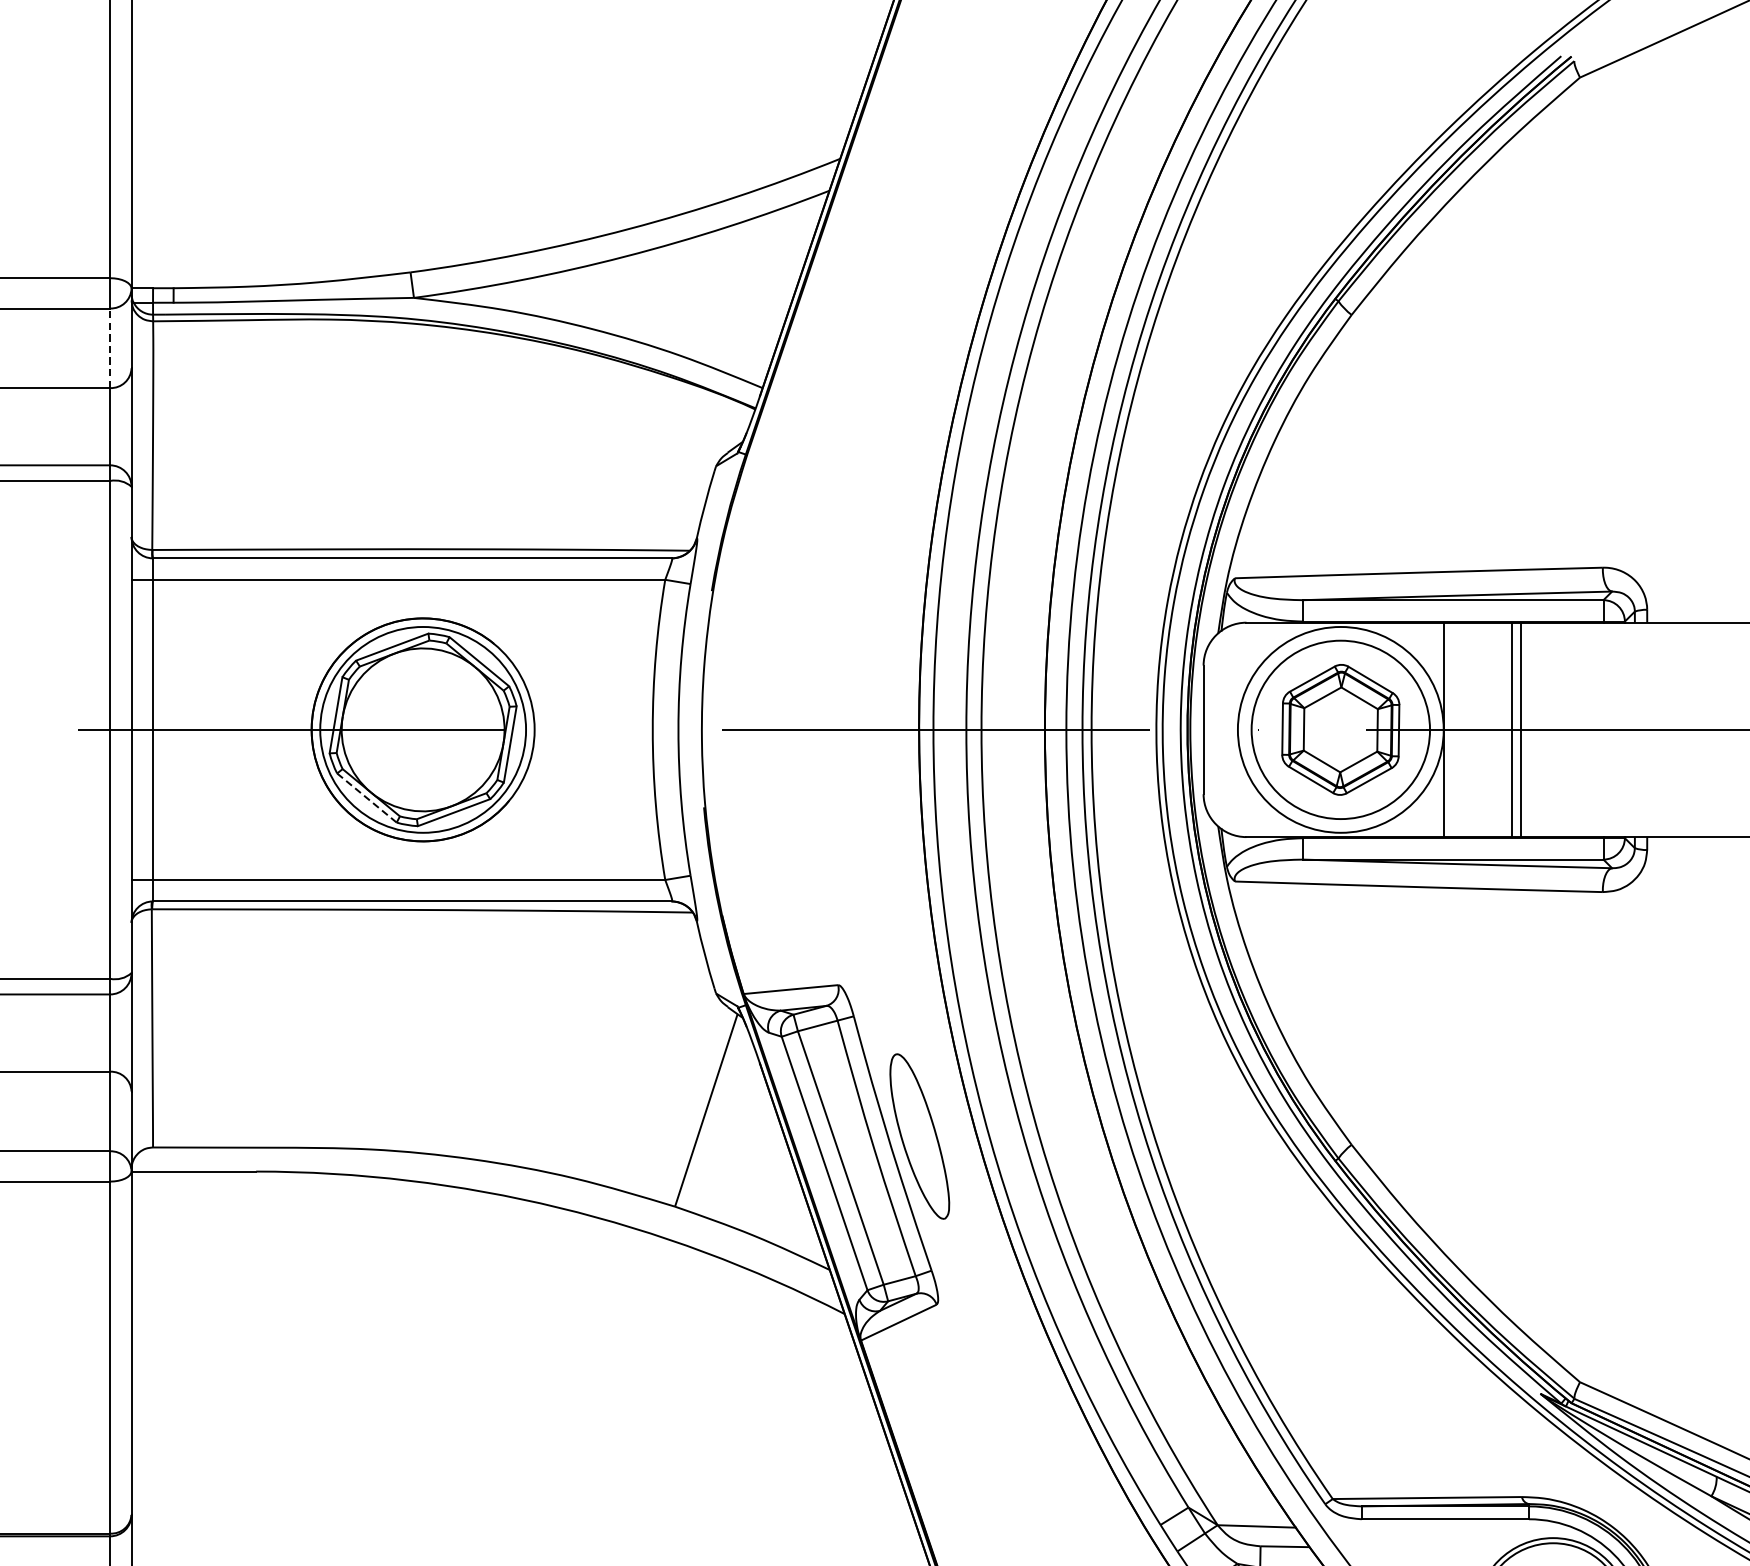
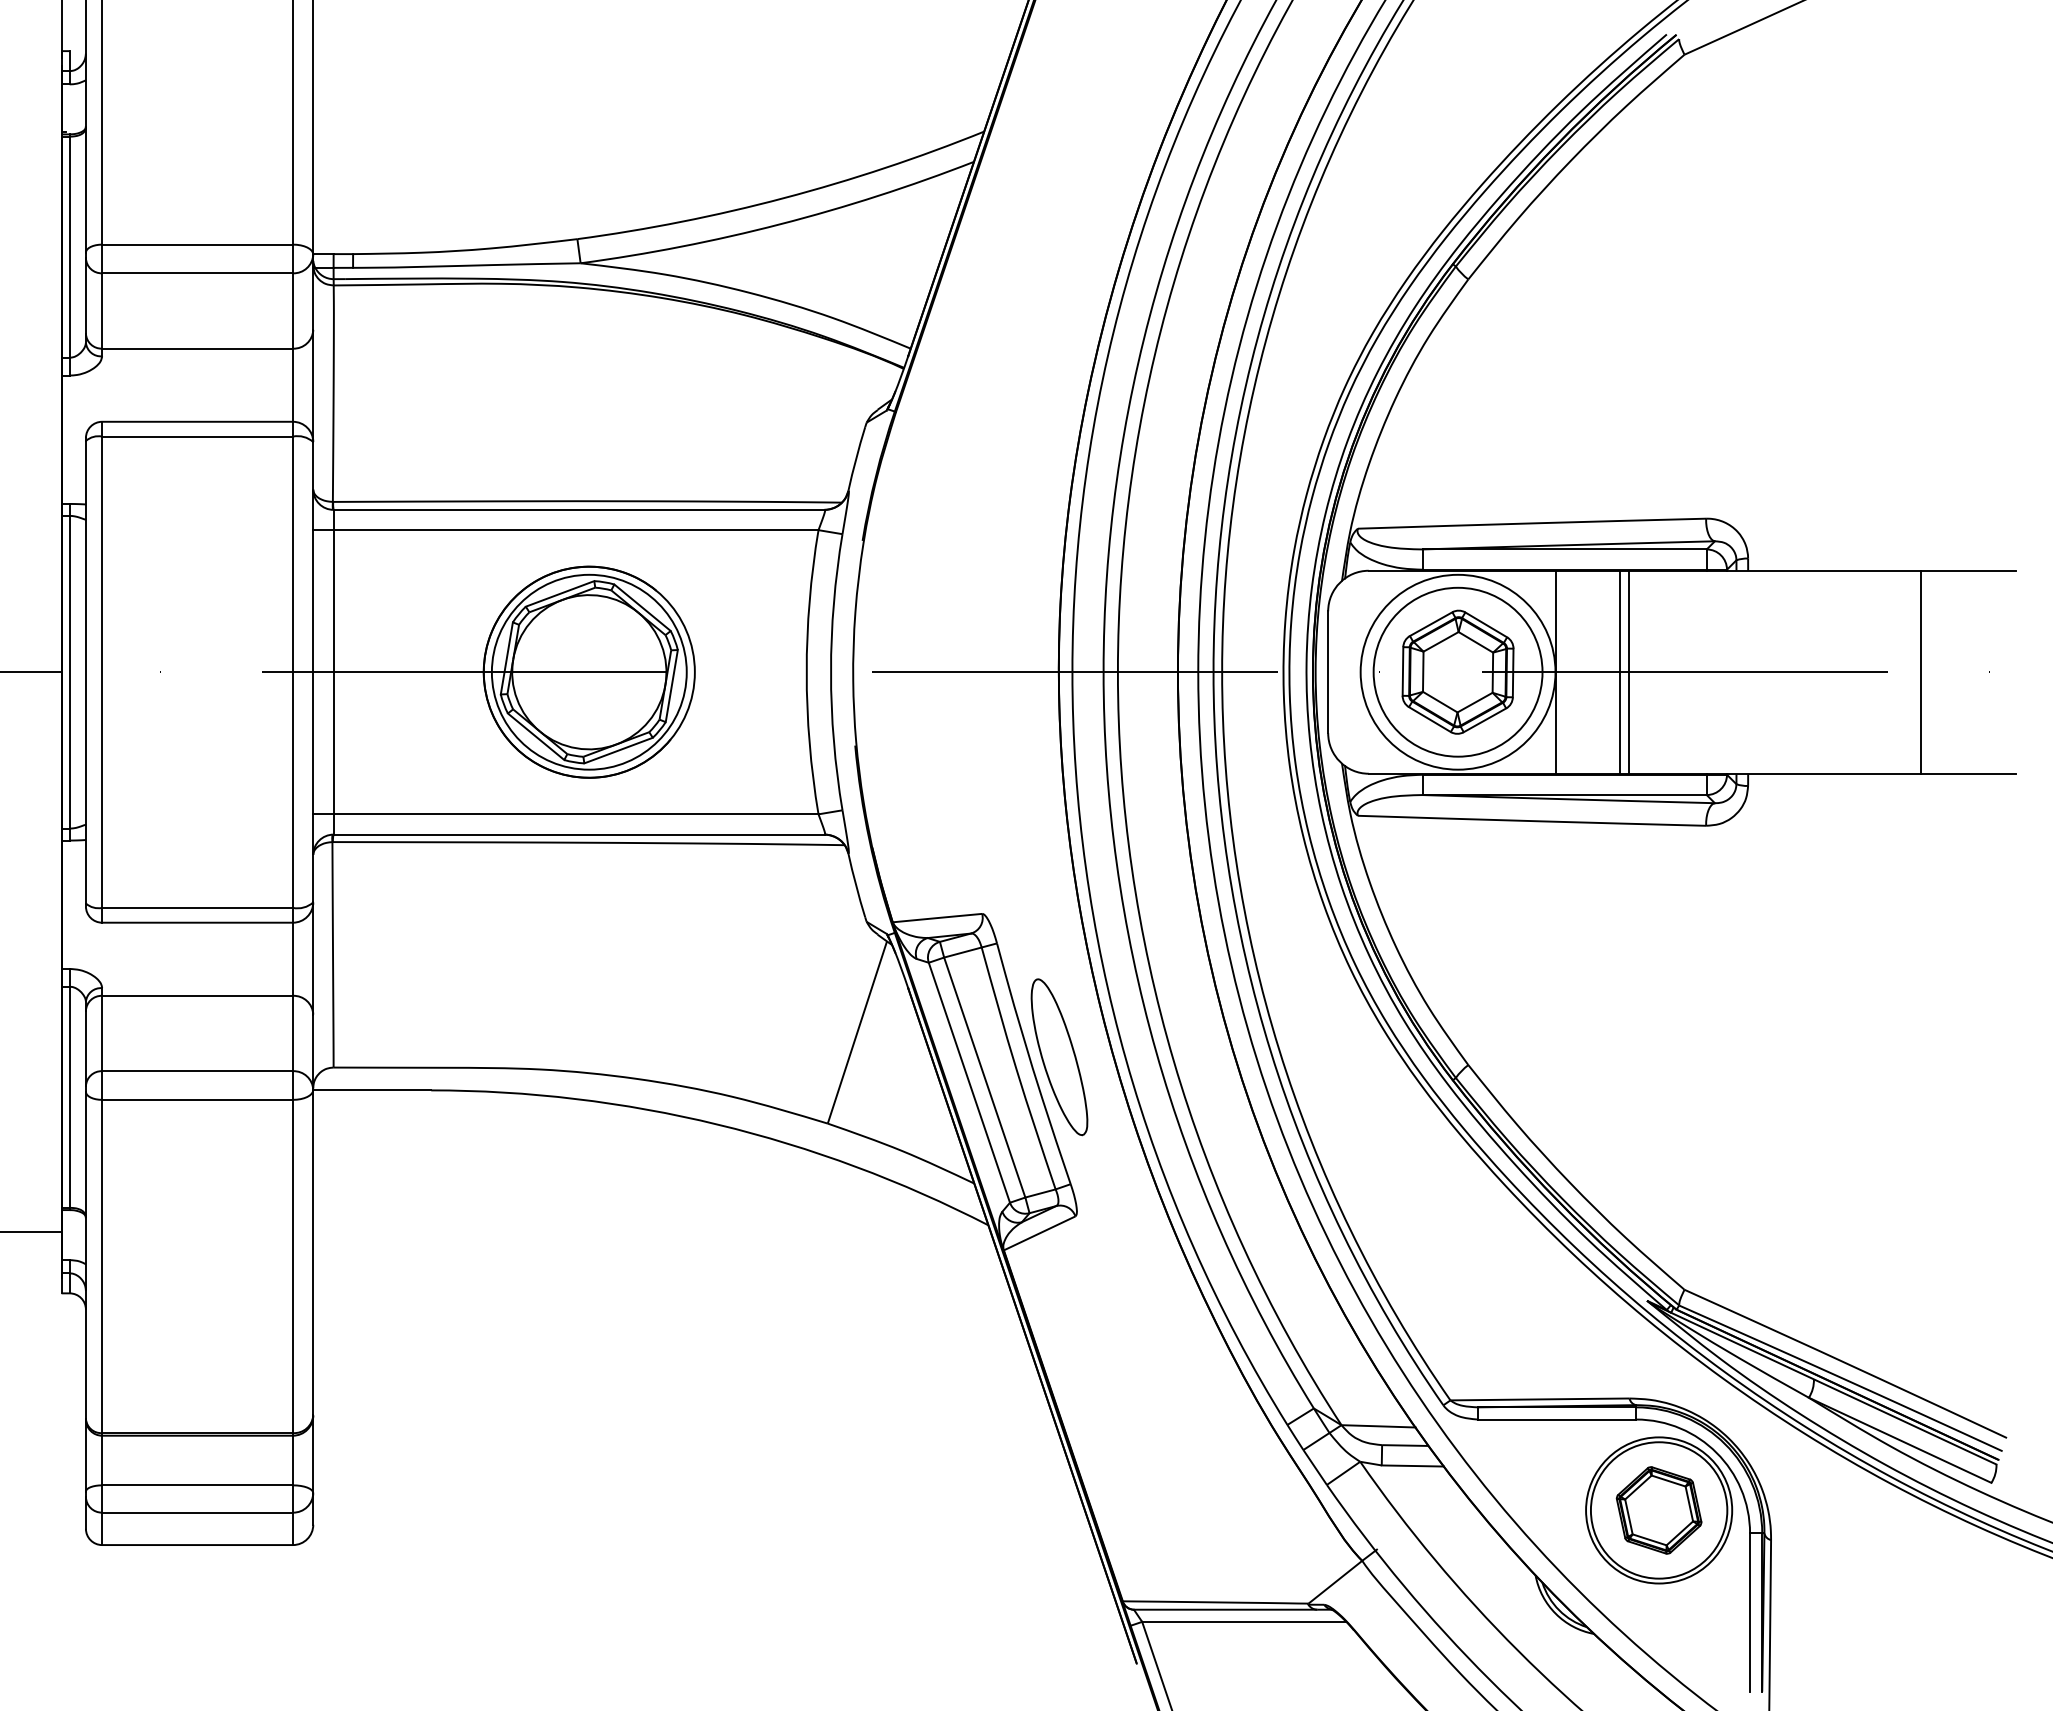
line: (109, 348) -> (292, 311), dashed -> solid
line: (367, 797) -> (536, 736), dashed -> solid

